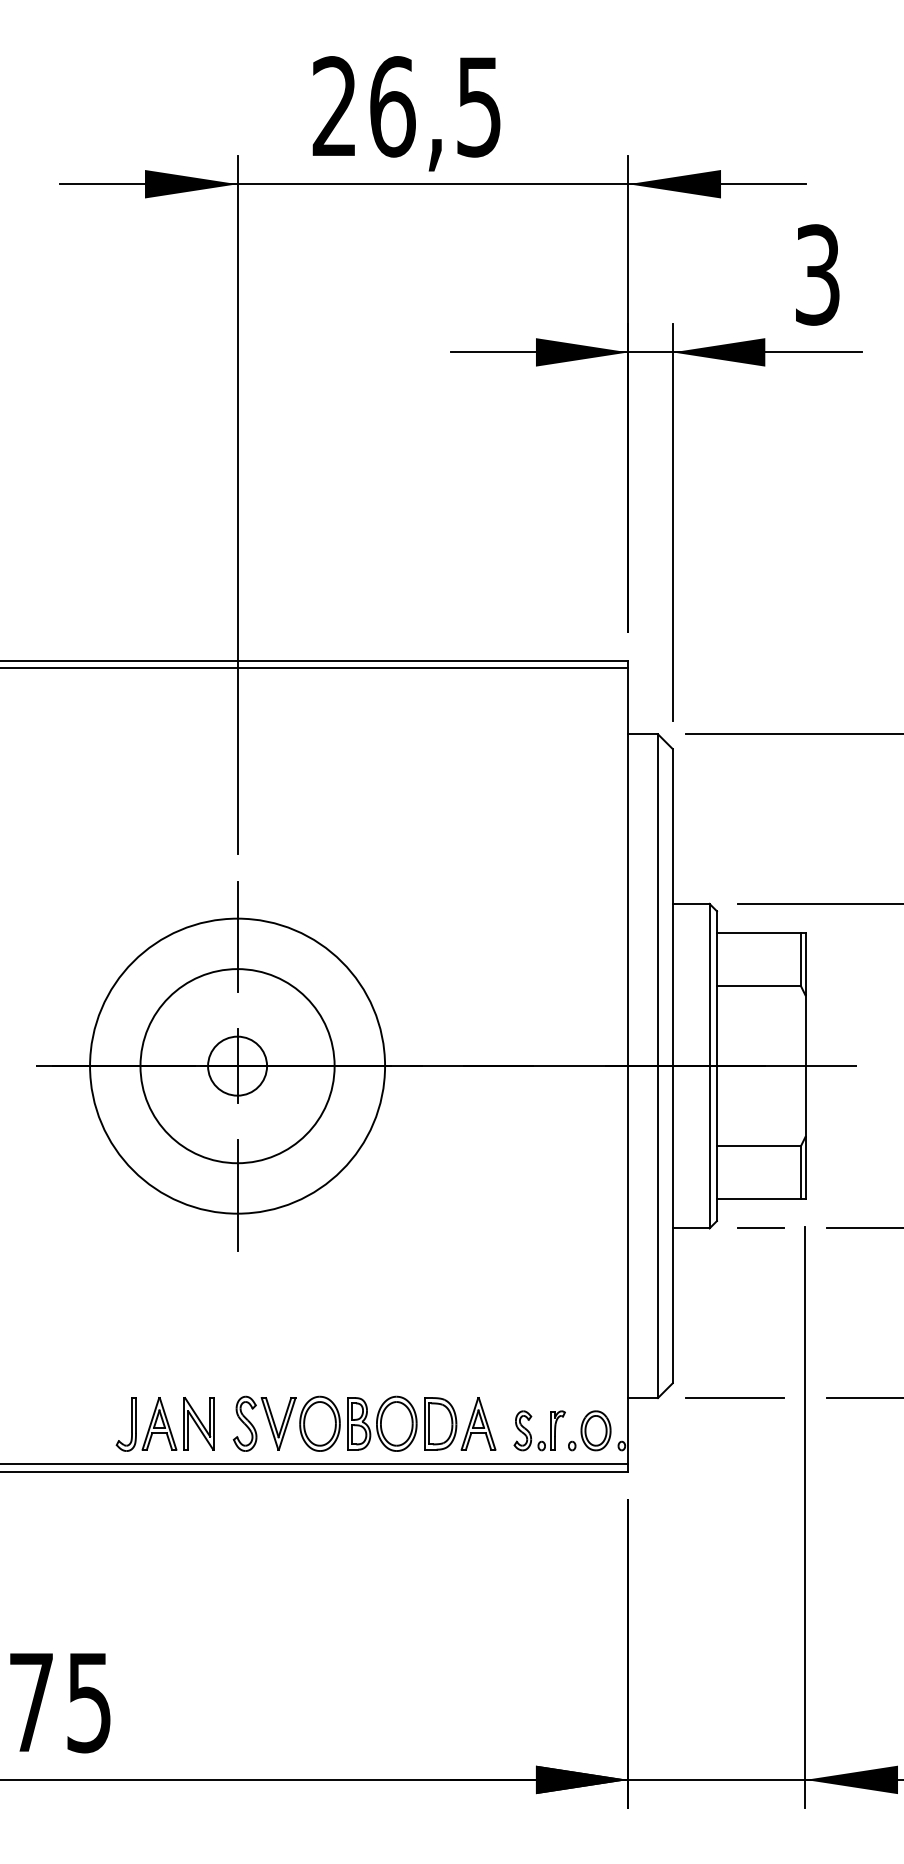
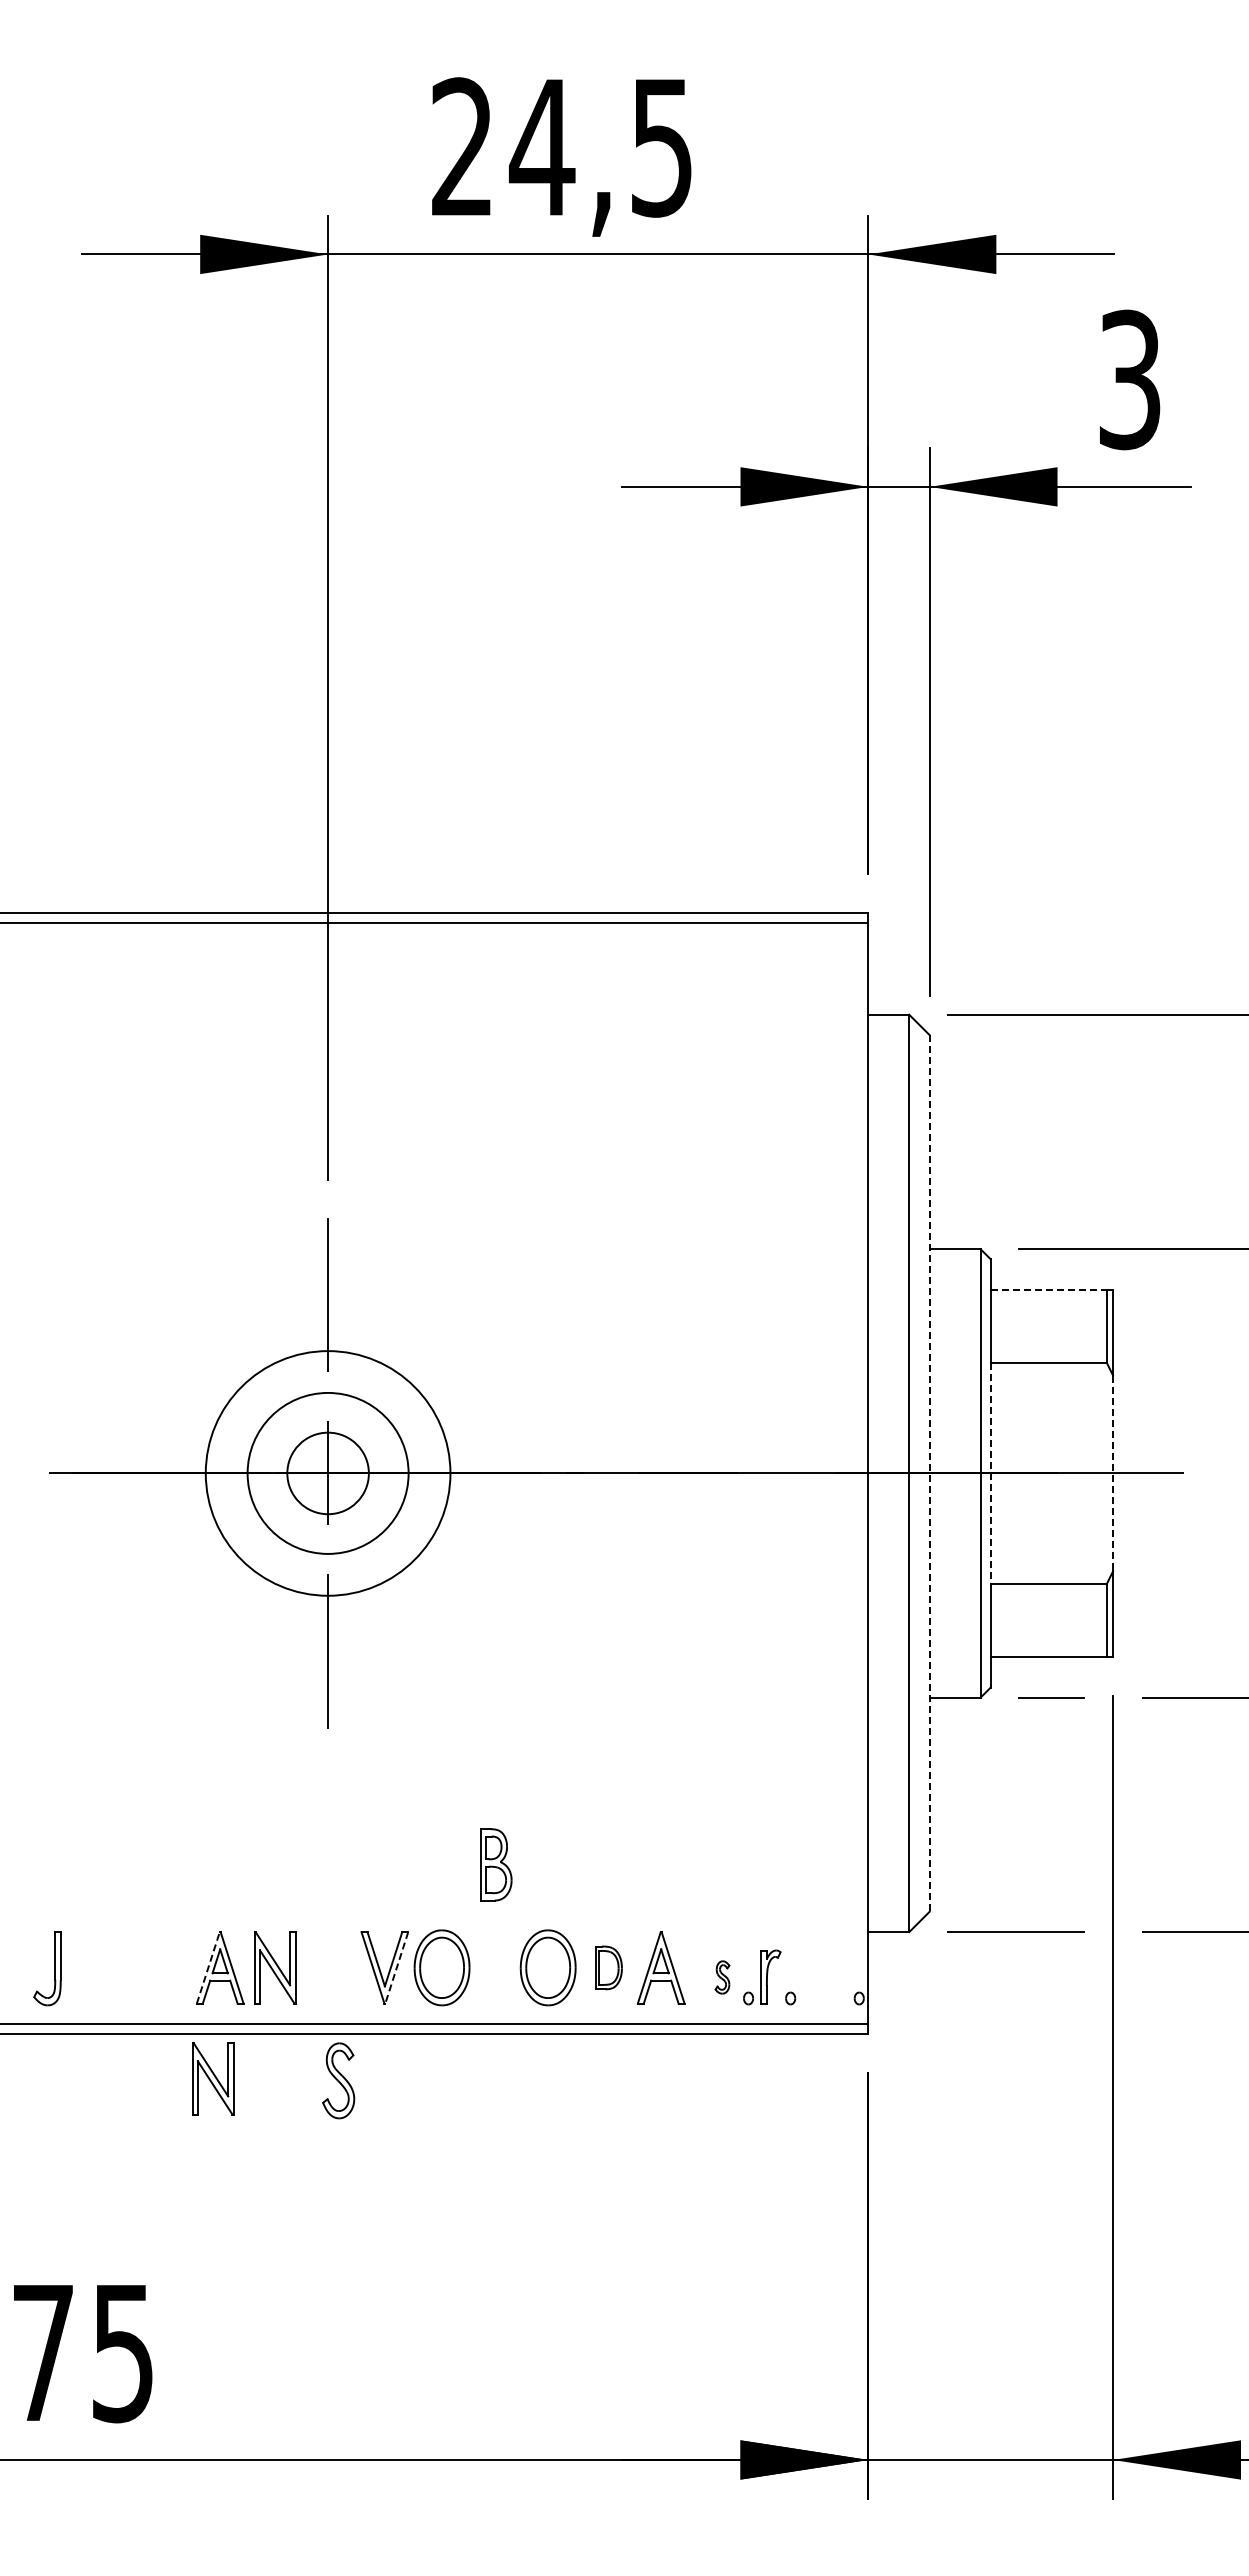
text: (391, 106) -> (541, 147), 26,5 -> 24,5
line: (759, 933) -> (1049, 1289), solid -> dashed
circle: (237, 1066) -> (327, 1473), size x0.6
circle: (237, 1066) -> (328, 1473), size x0.6
line: (672, 1066) -> (929, 1473), solid -> dashed
line: (716, 1066) -> (990, 1473), solid -> dashed
line: (805, 1066) -> (1113, 1473), solid -> dashed
line: (151, 1423) -> (208, 1967), solid -> dashed
part: (245, 1423) -> (338, 2080), moved
part: (359, 1423) -> (496, 1864), moved
part: (440, 1423) -> (608, 1967), size x0.6
part: (131, 1424) -> (54, 1968), moved
line: (287, 1424) -> (396, 1968), solid -> dashed
part: (522, 1430) -> (722, 1977), size x0.6
part: (595, 1430) -> (823, 1977), removed
part: (154, 1503) -> (213, 2078), added

